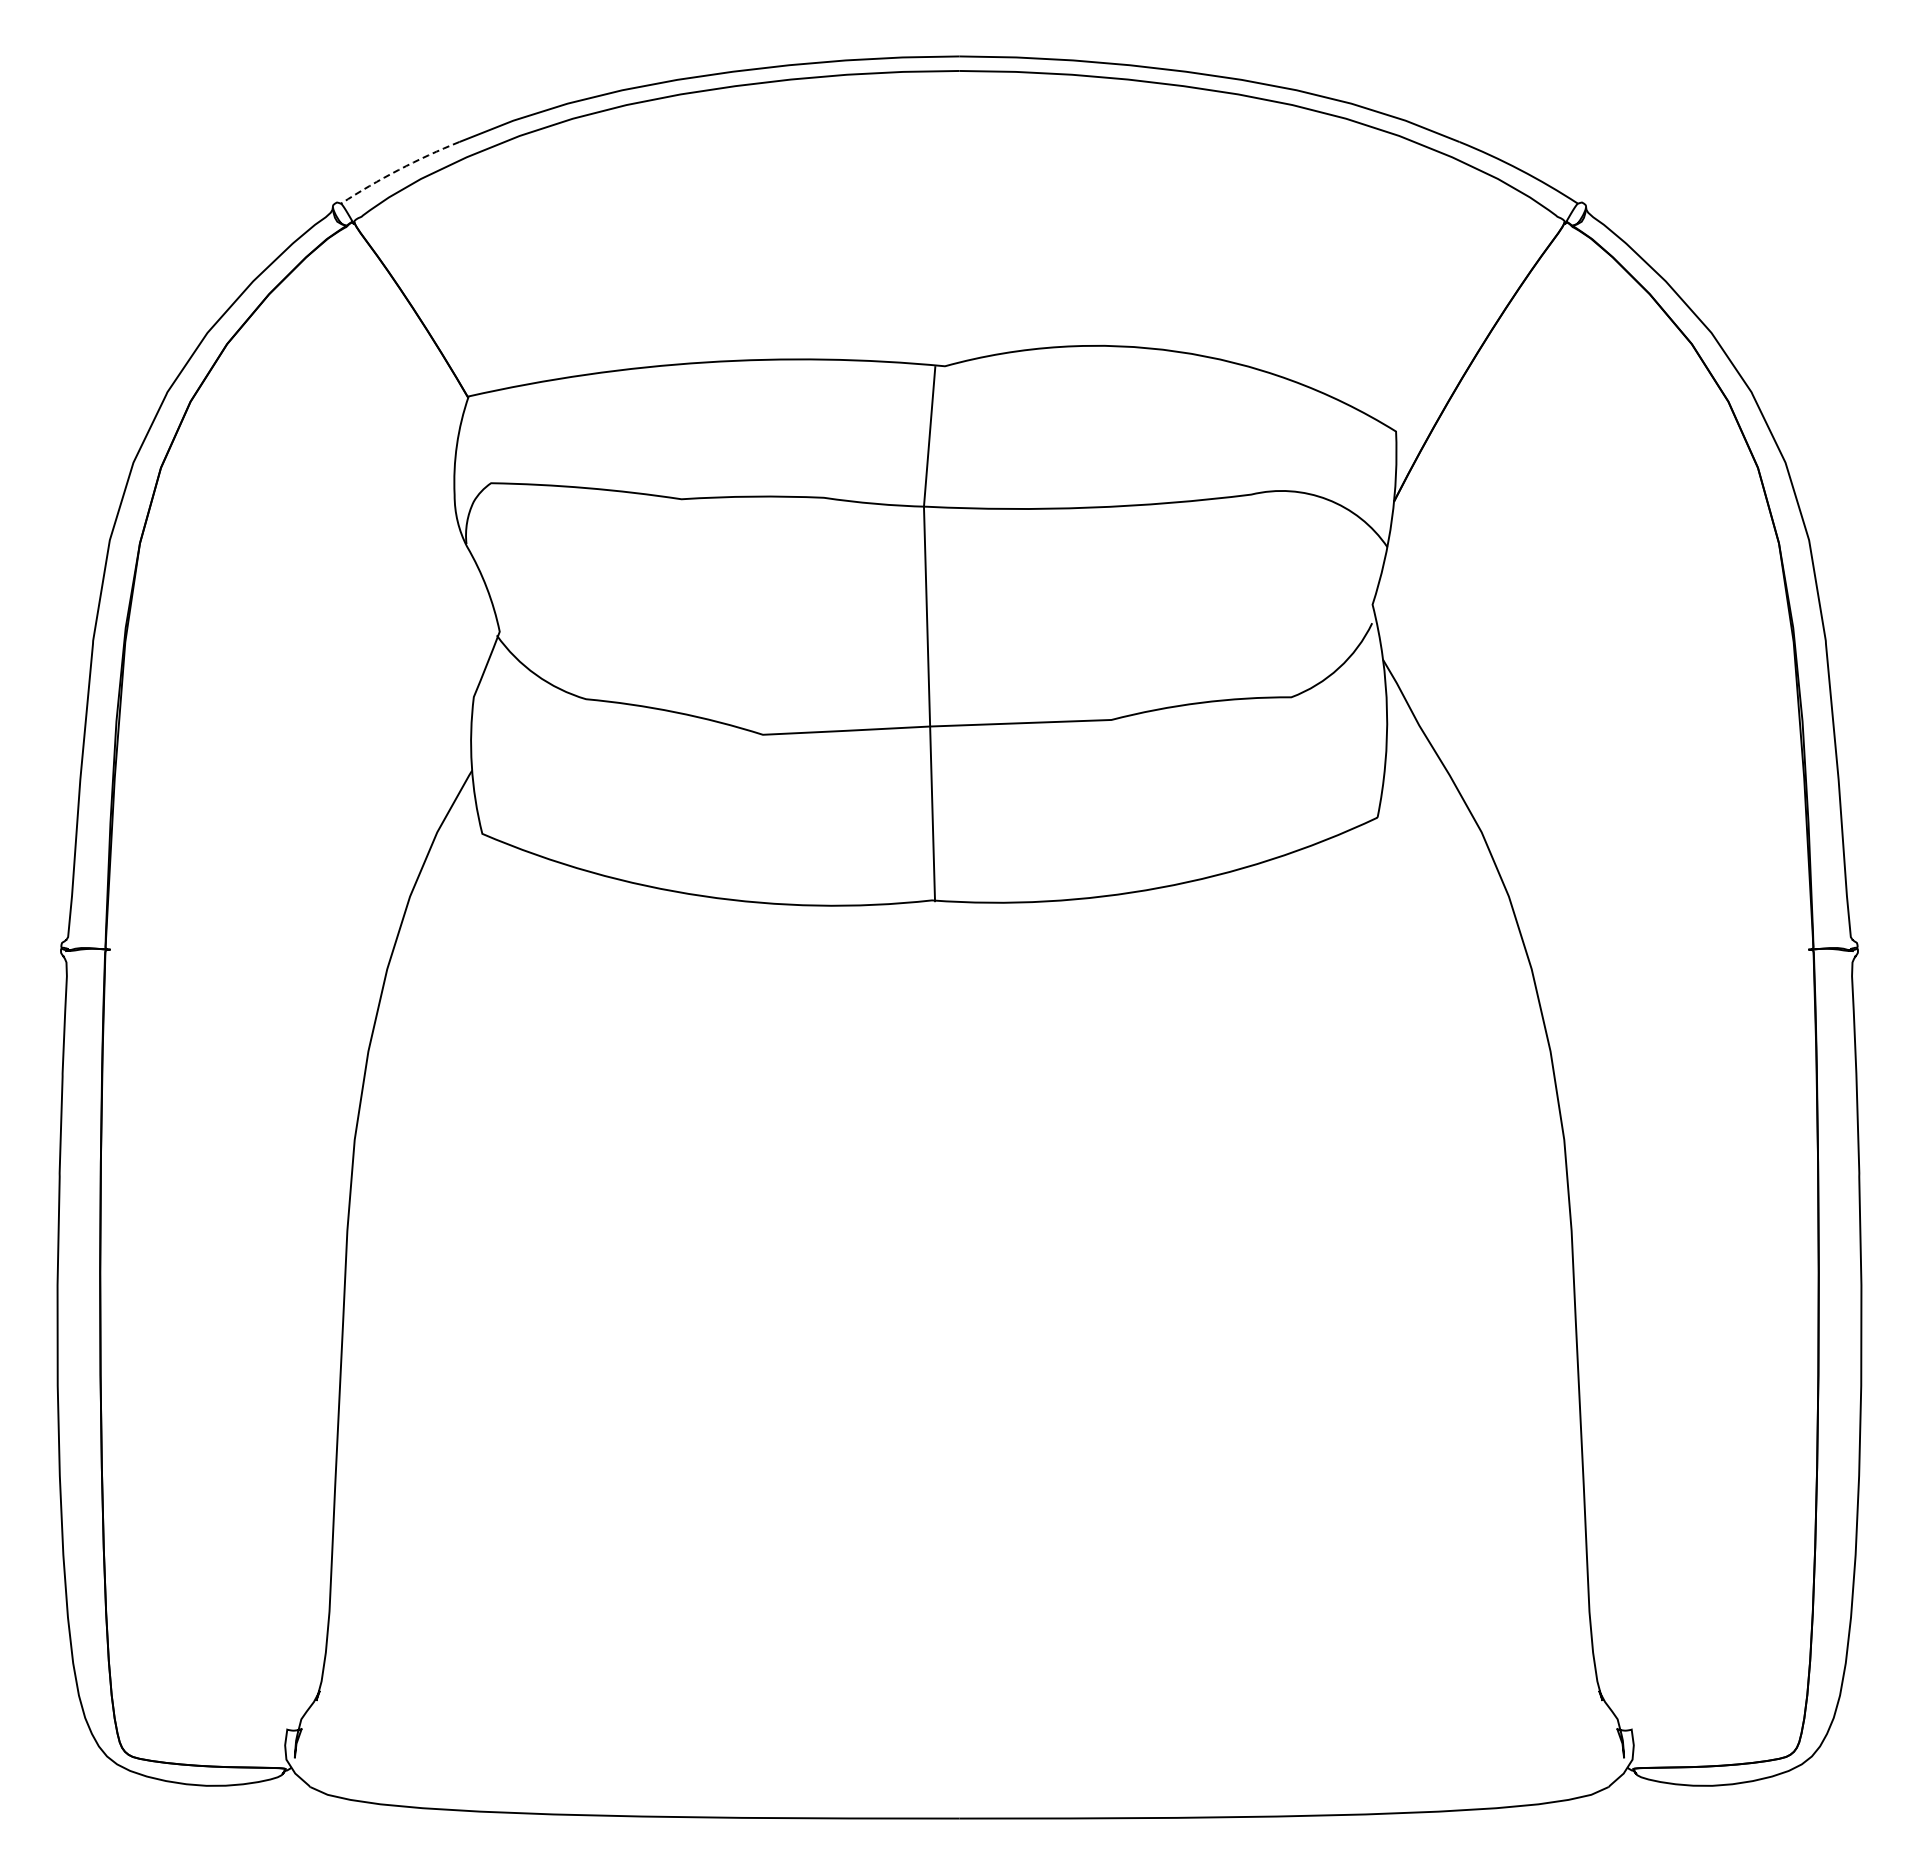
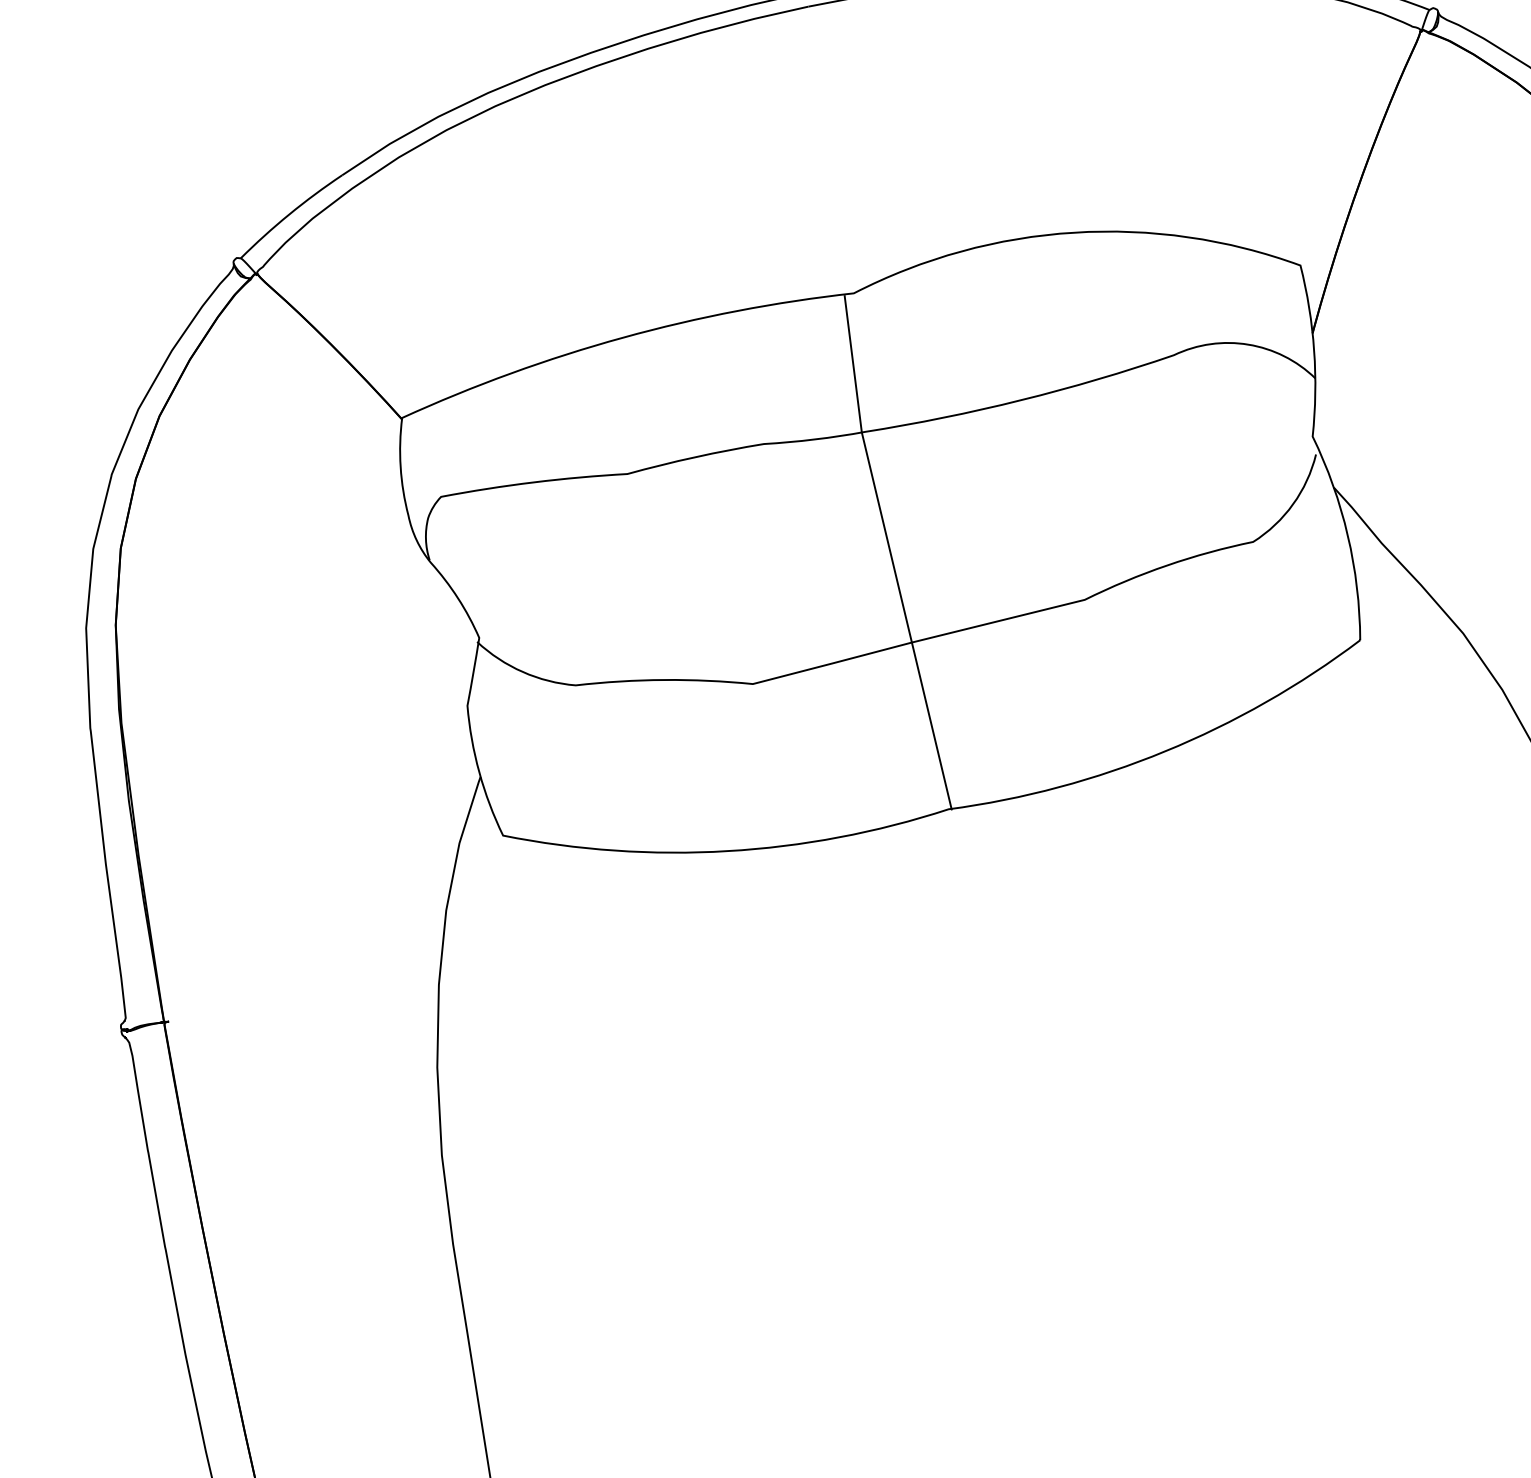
arc: (398, 169) -> (289, 213), dashed -> solid

